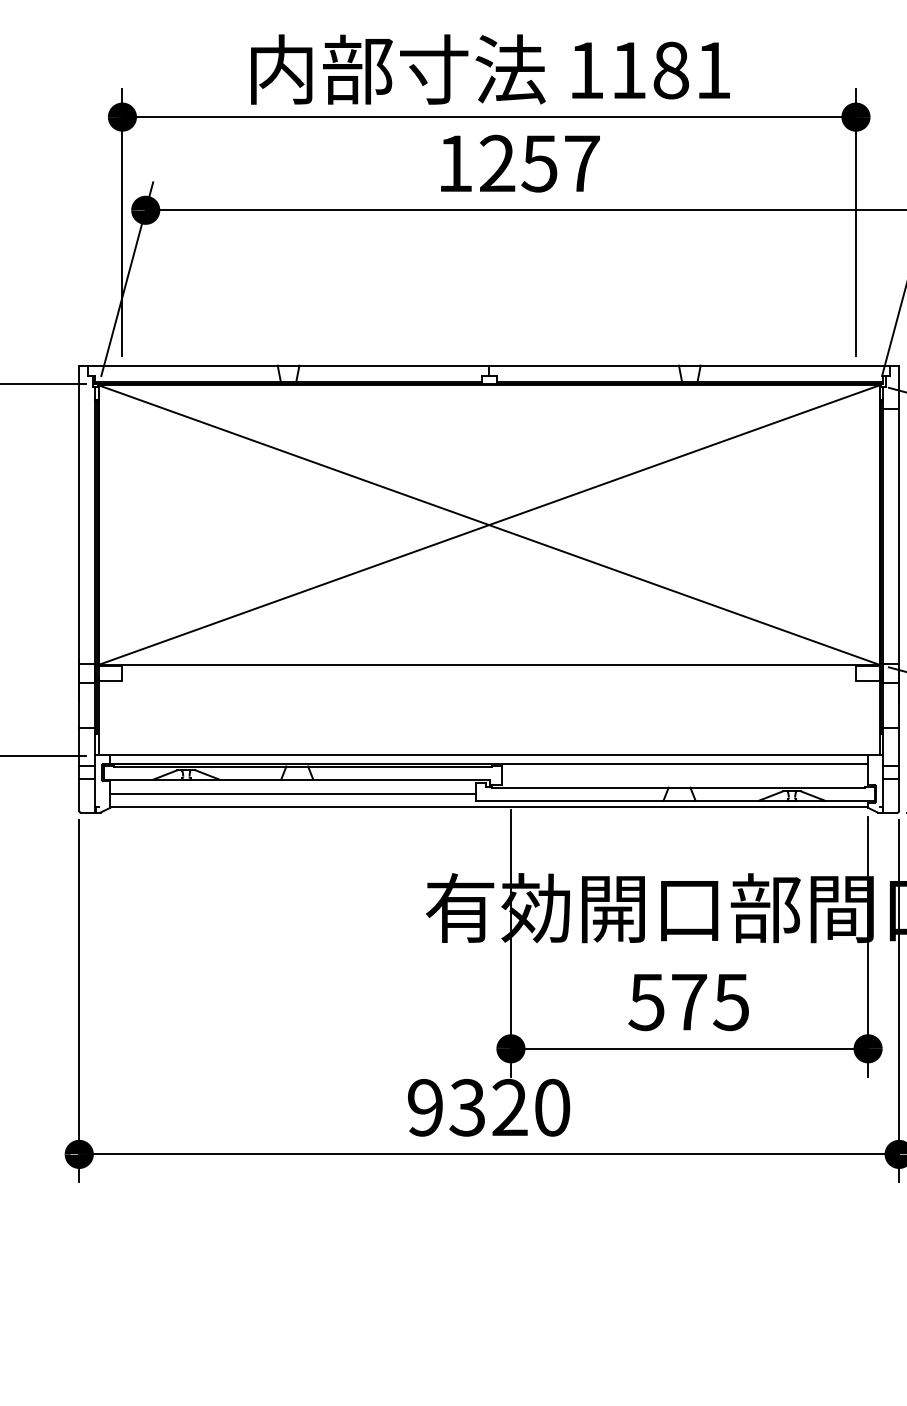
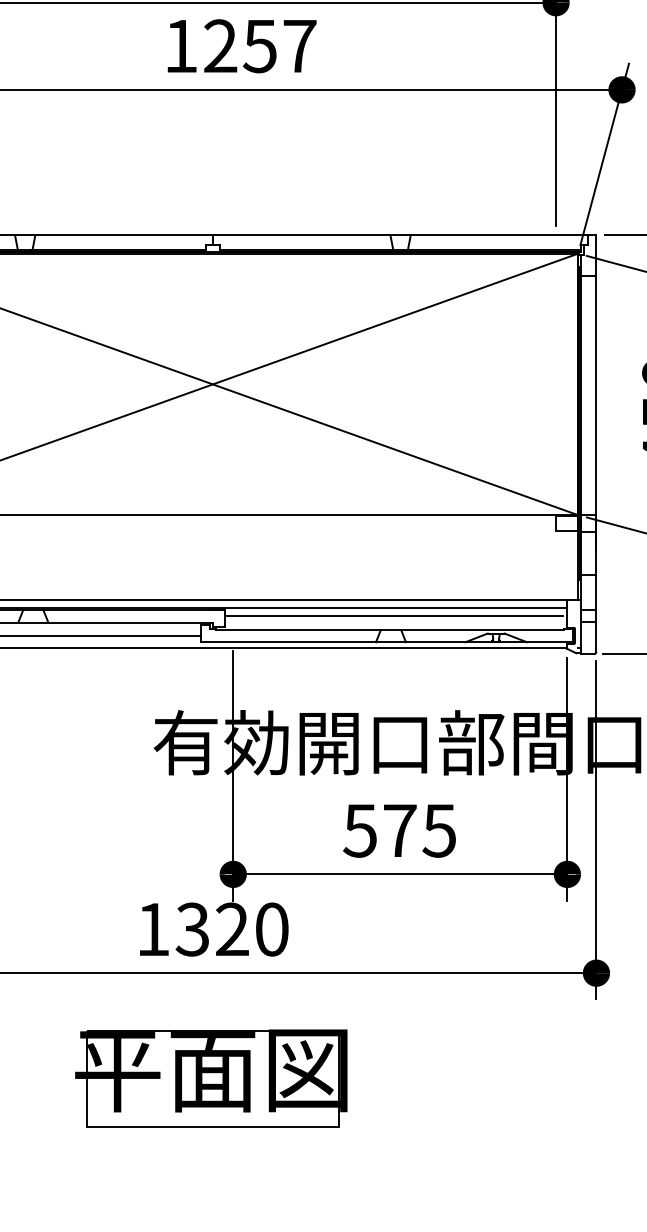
line: (682, 772) -> (393, 615), added
text: (425, 1107) -> (153, 929), 9320 -> 1320
part: (487, 1266) -> (211, 1078), added

